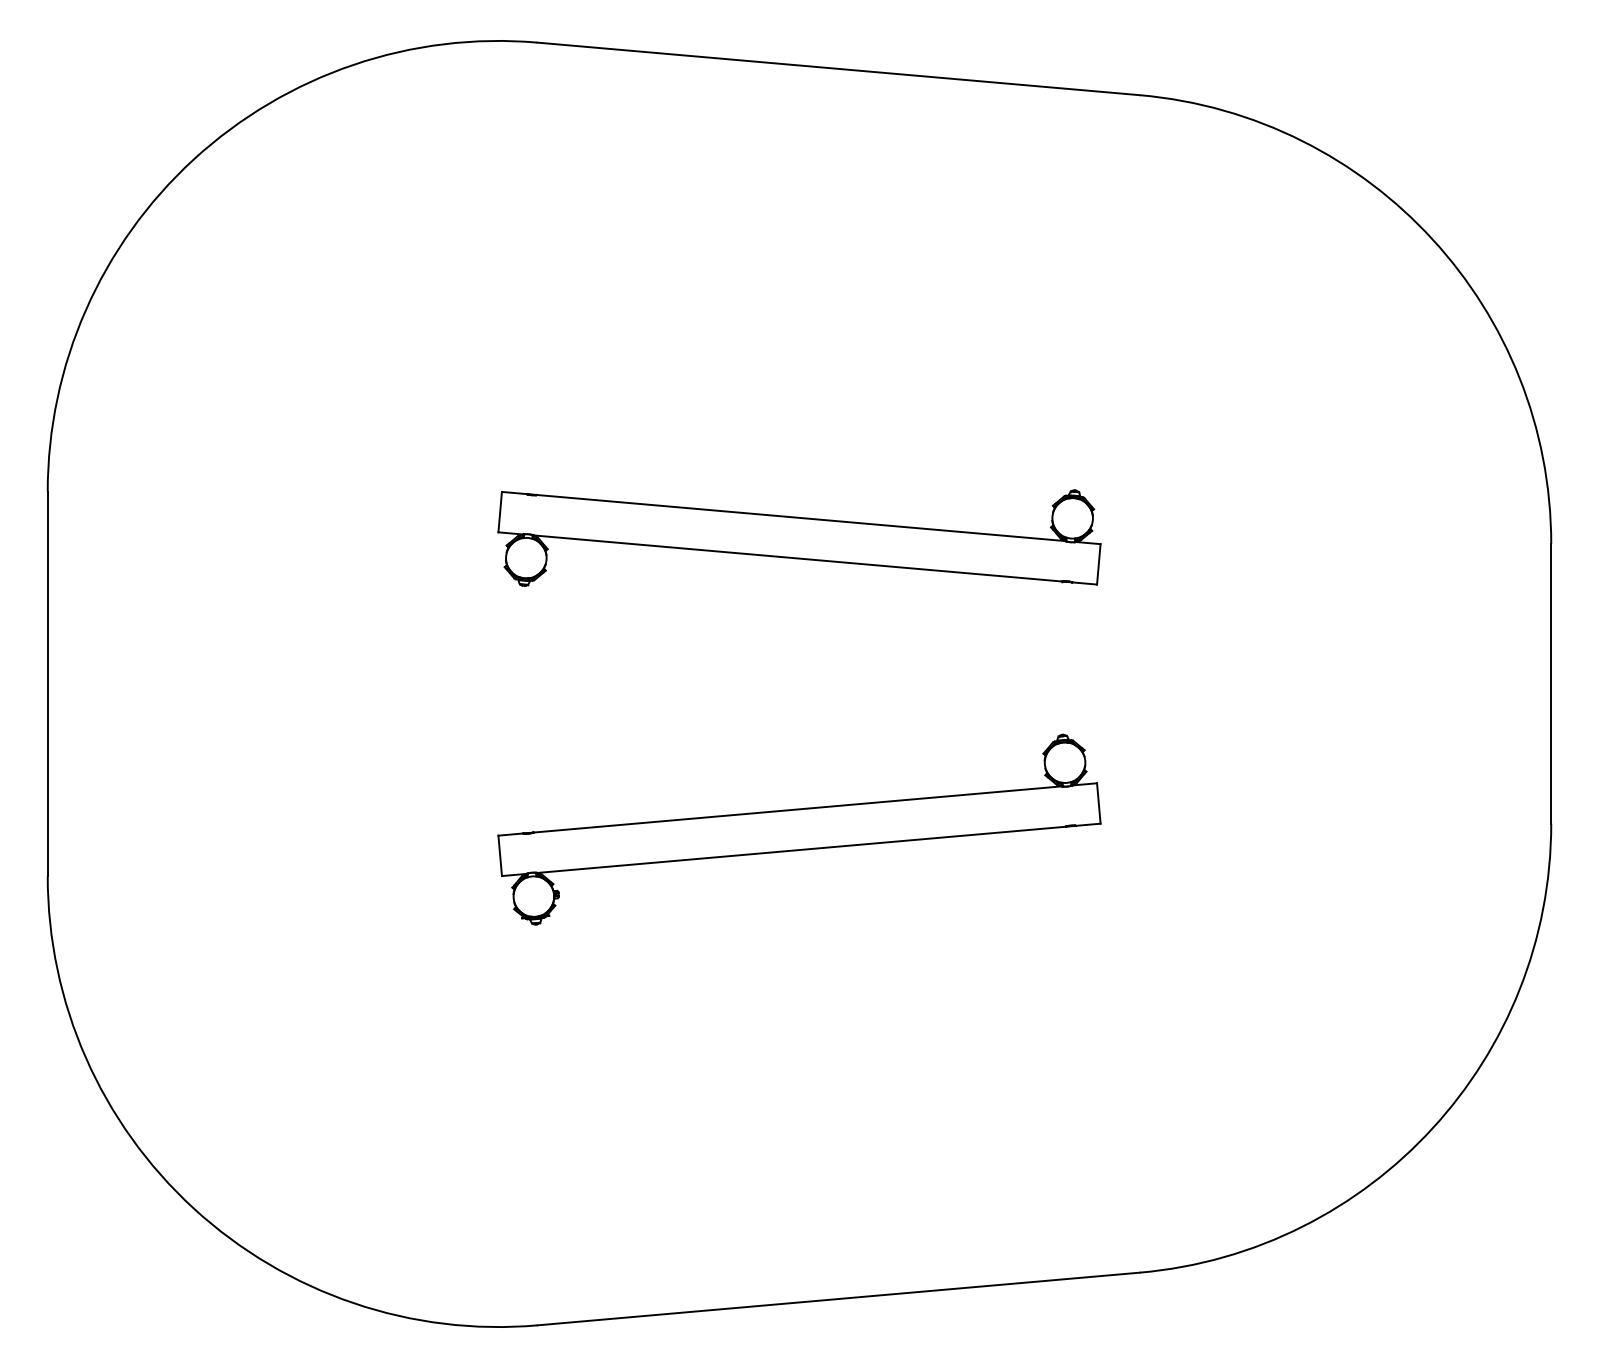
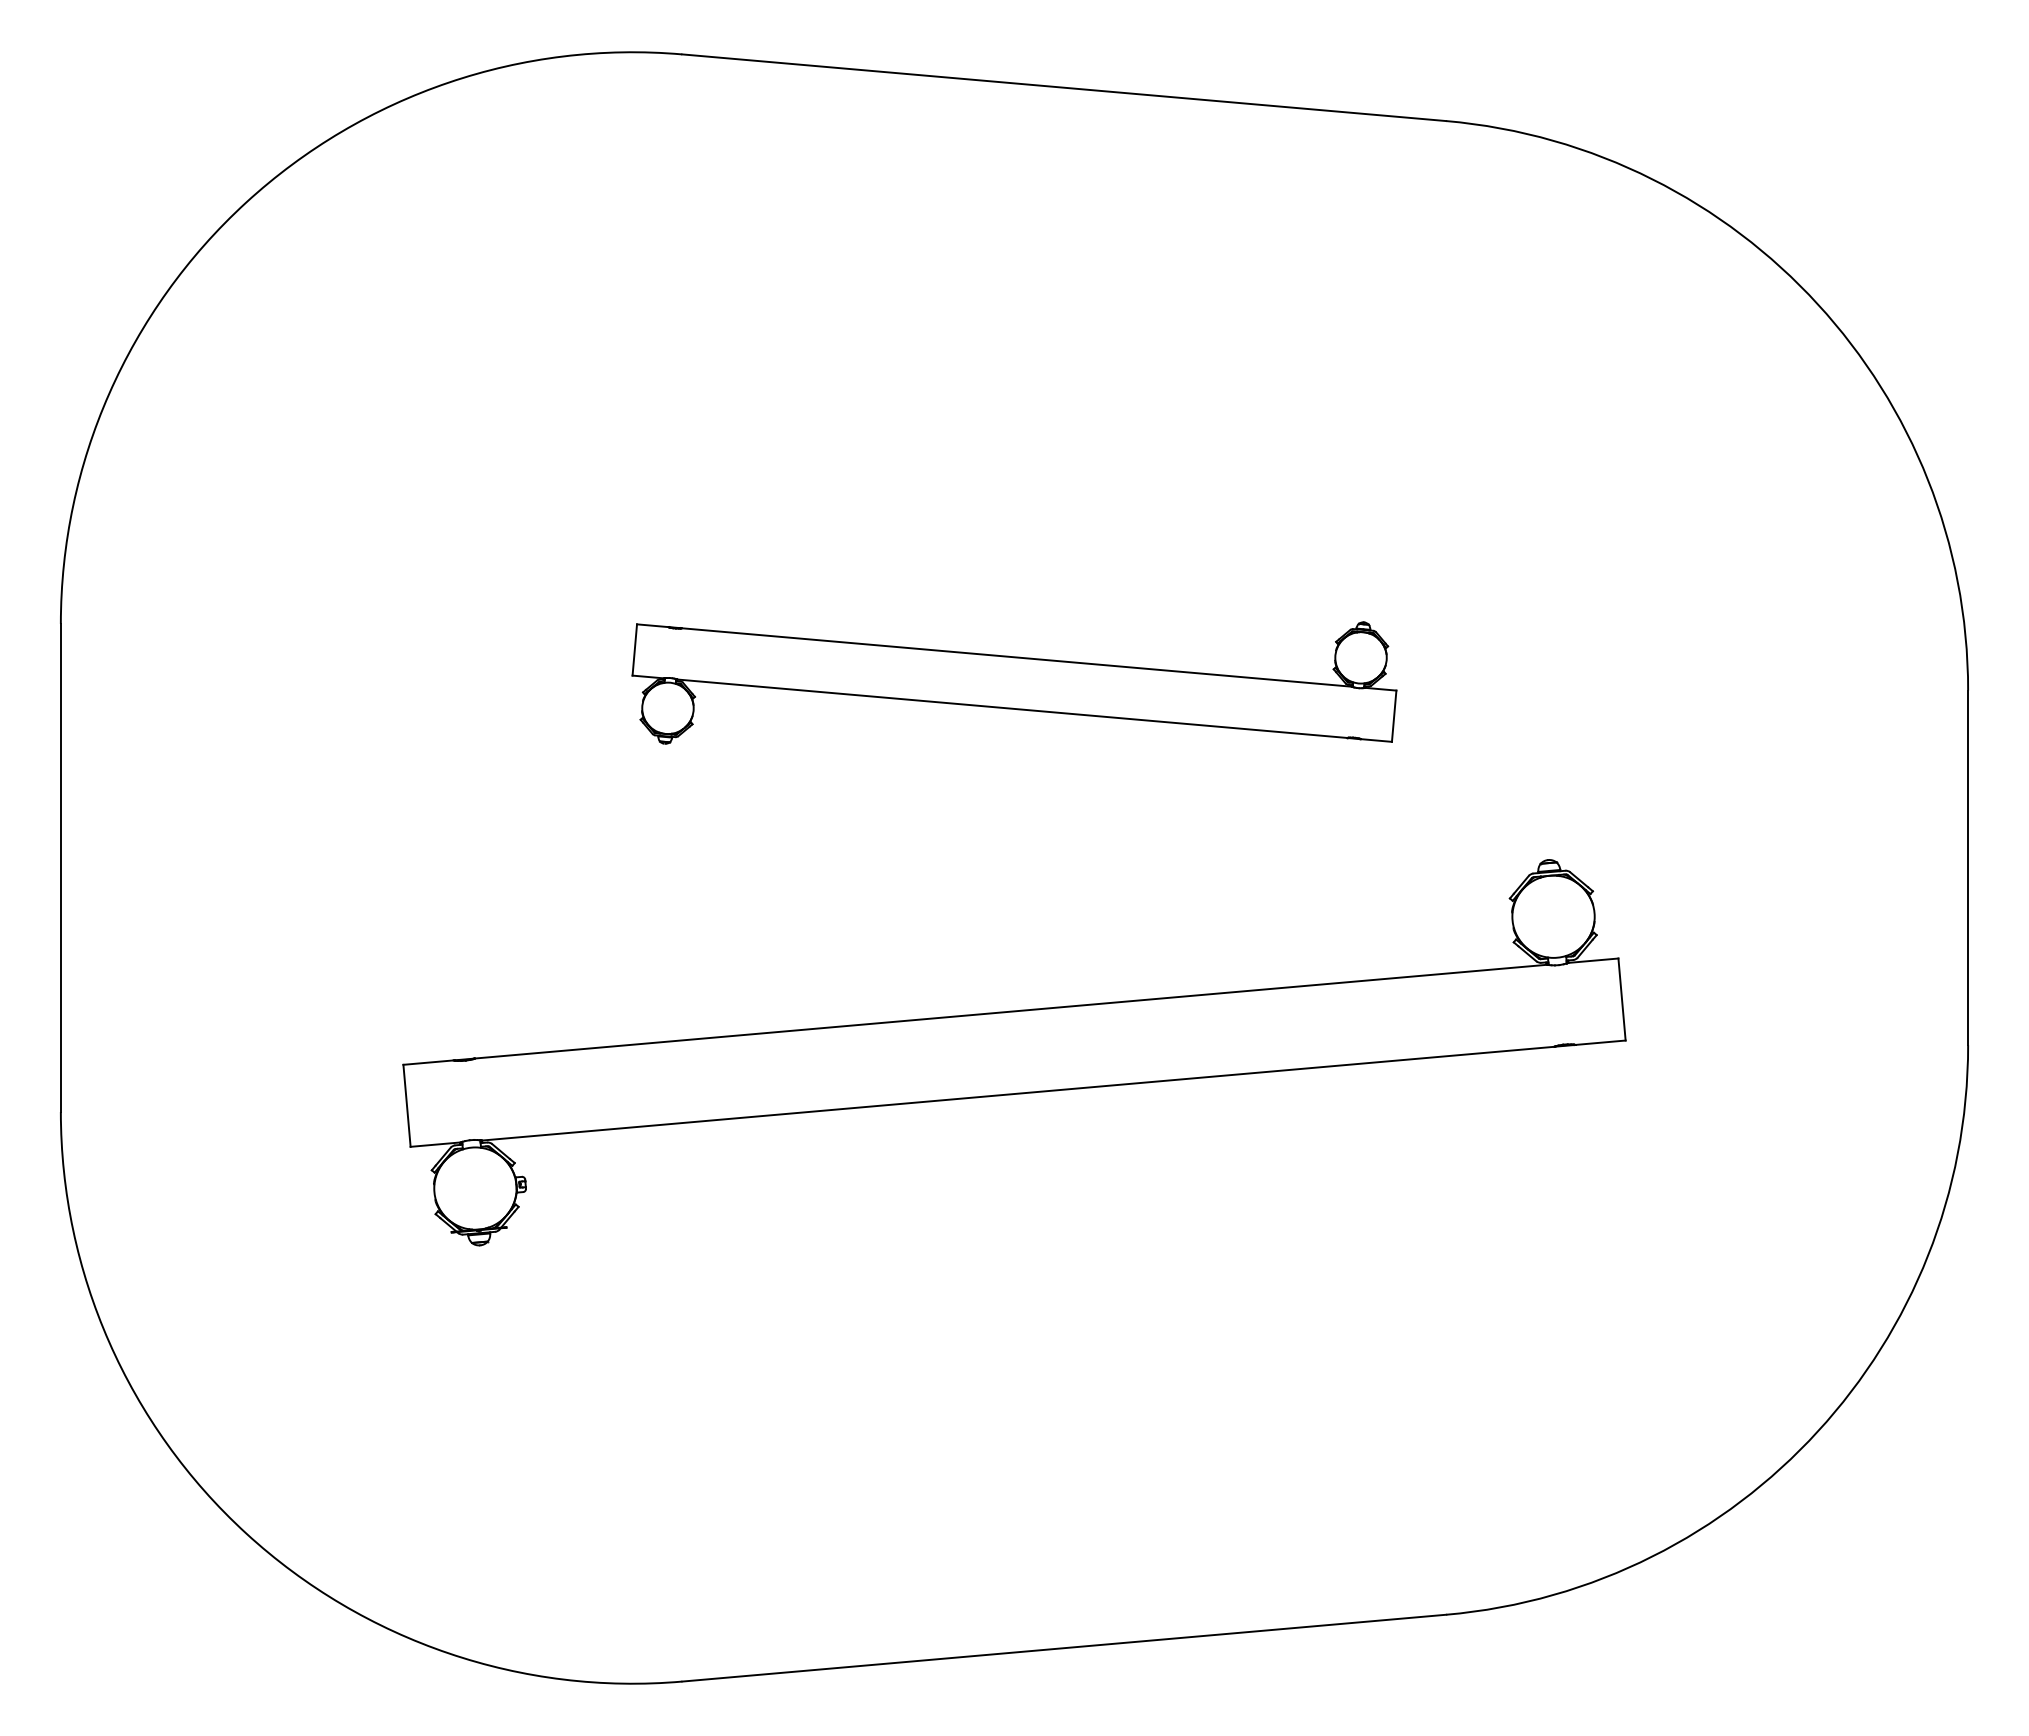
part: (799, 829) -> (1014, 1052), size x1.6

